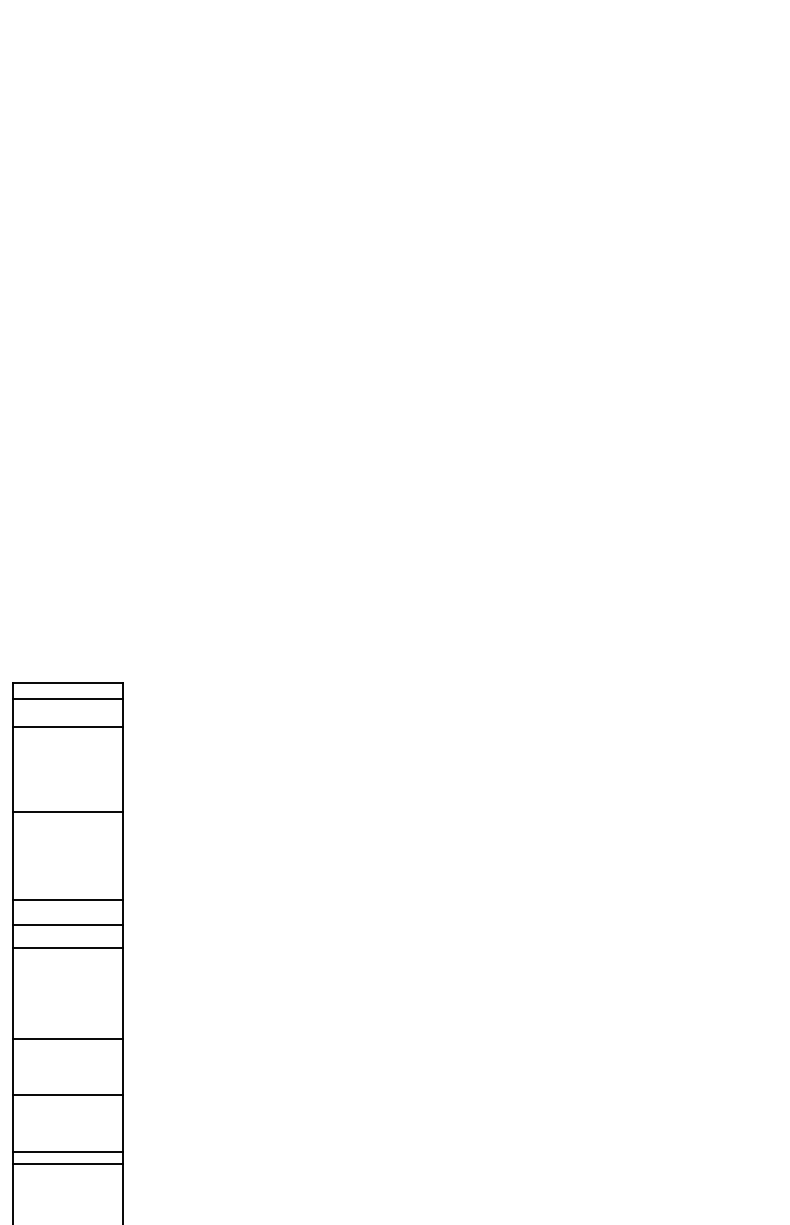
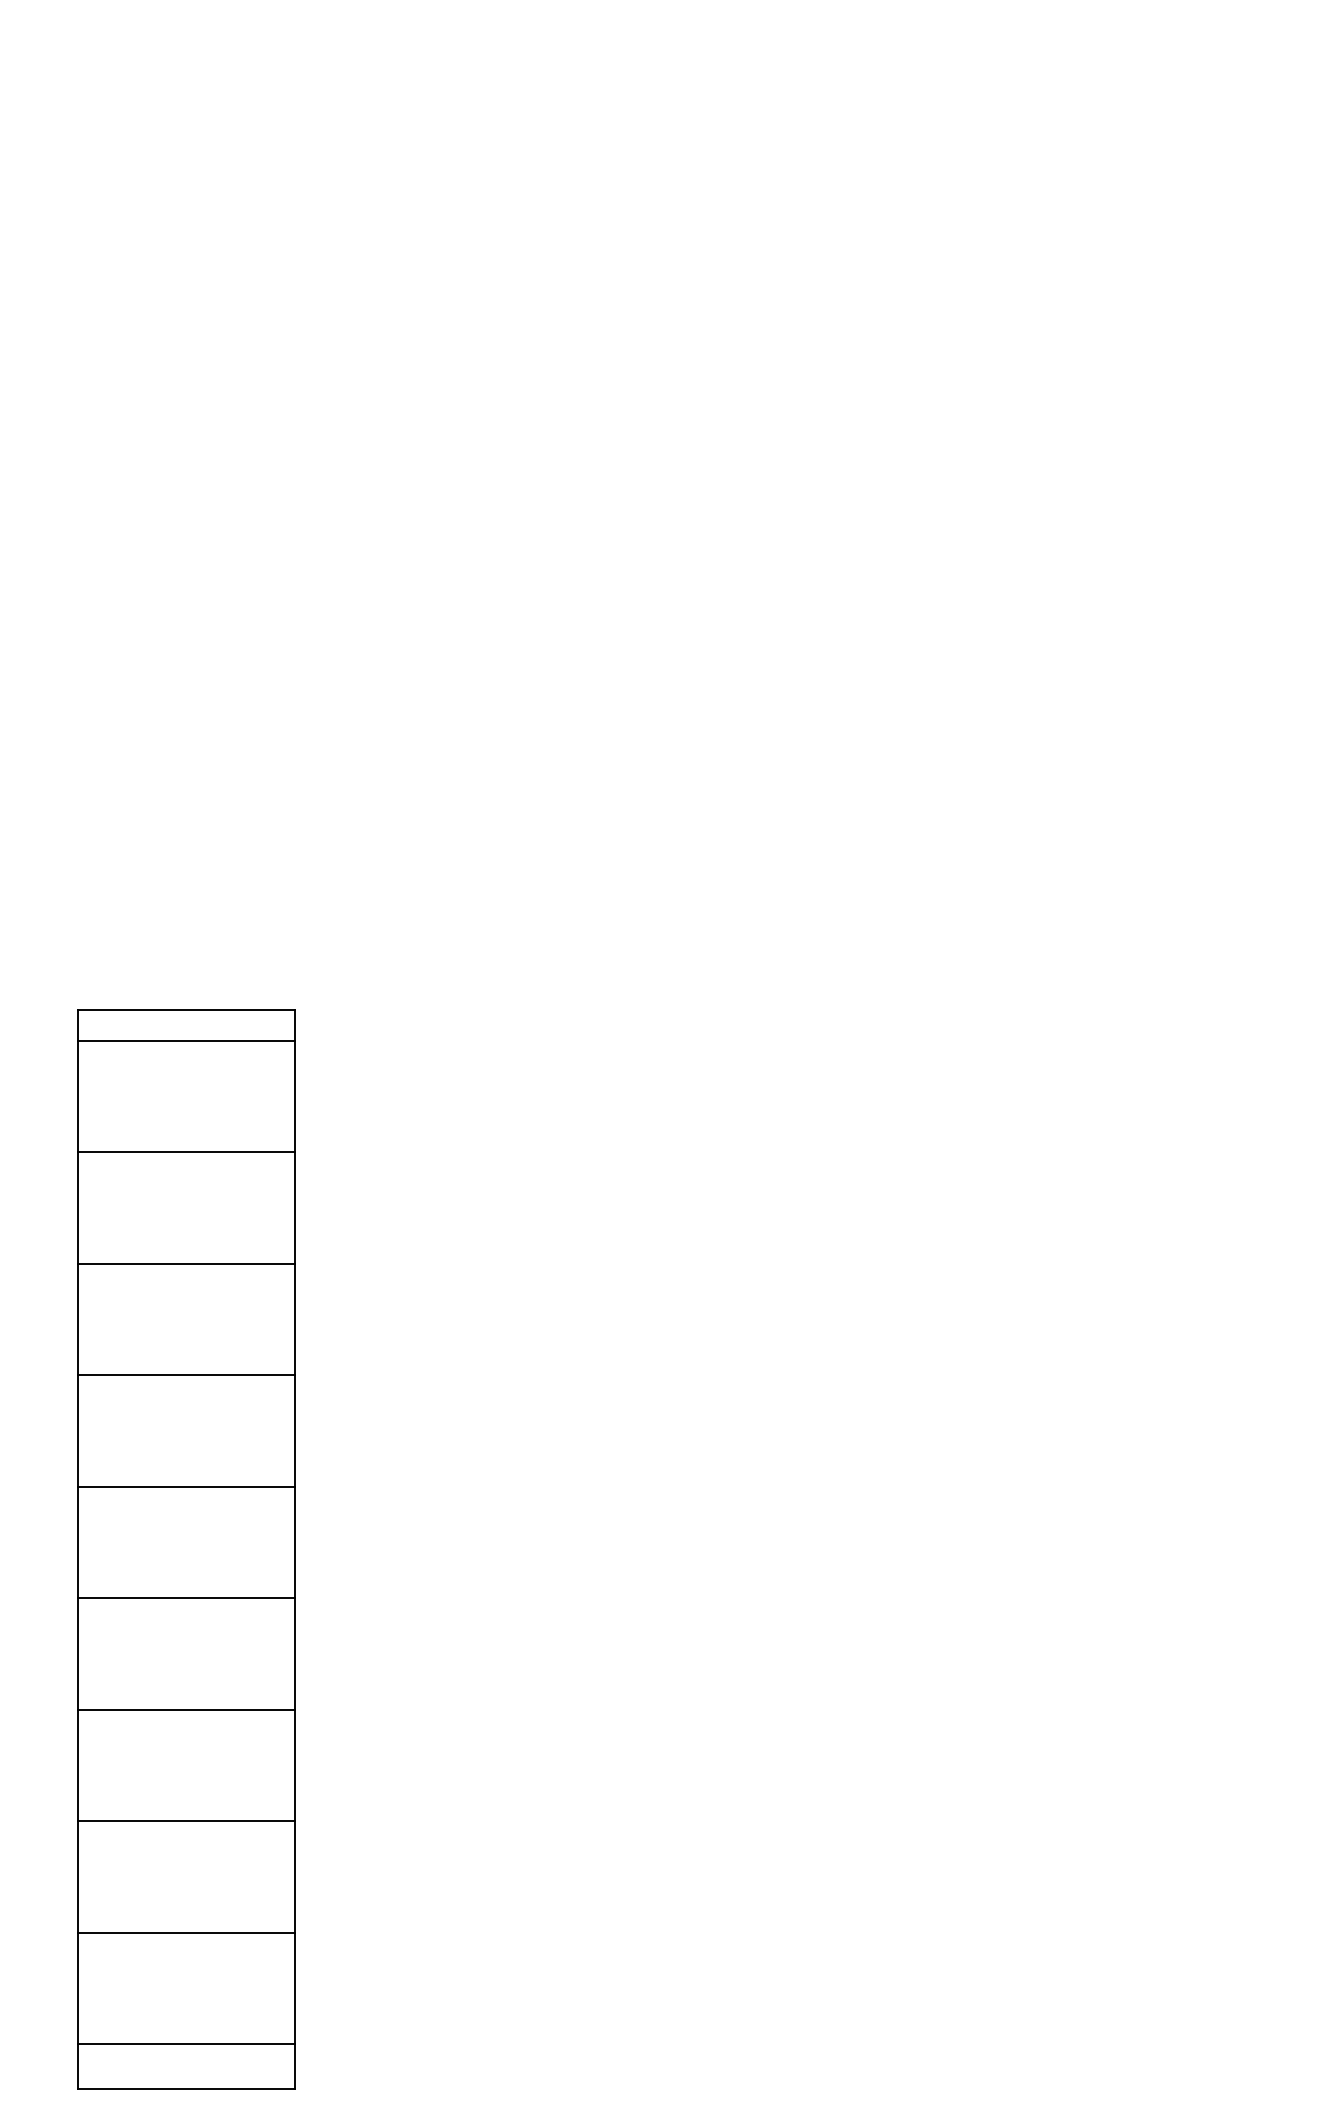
line: (67, 727) -> (185, 1152), moved
line: (67, 899) -> (185, 1374), moved
line: (67, 948) -> (185, 1598), moved
line: (67, 1163) -> (185, 2043), moved

